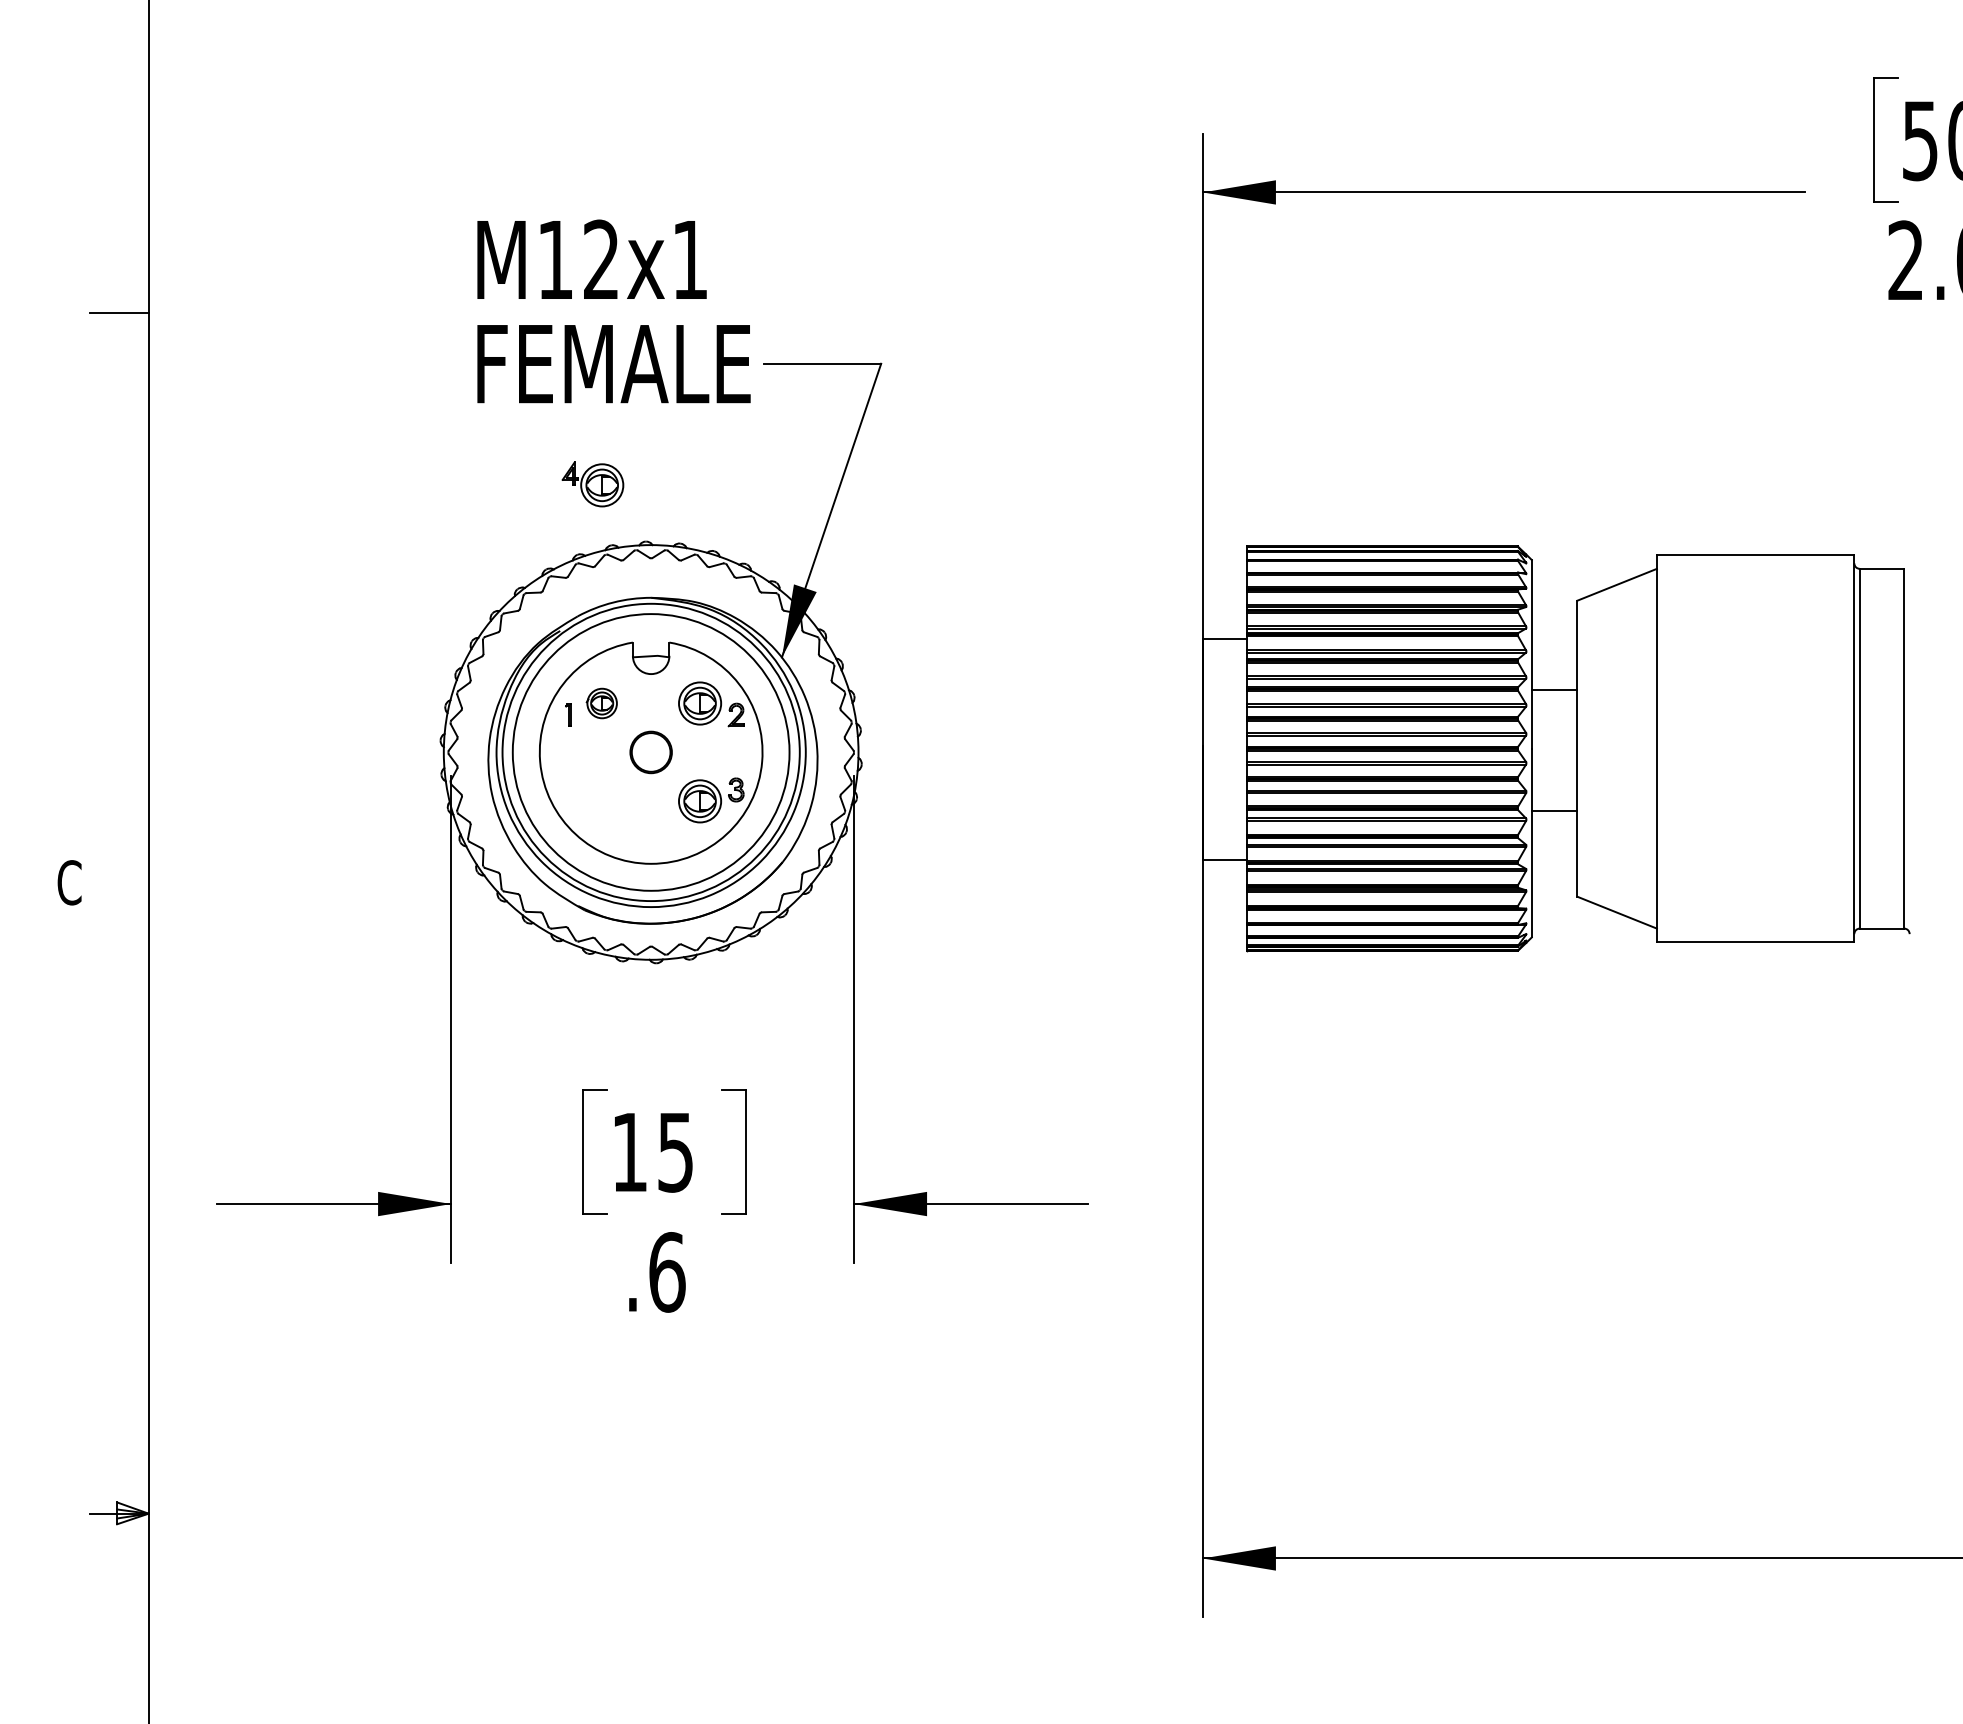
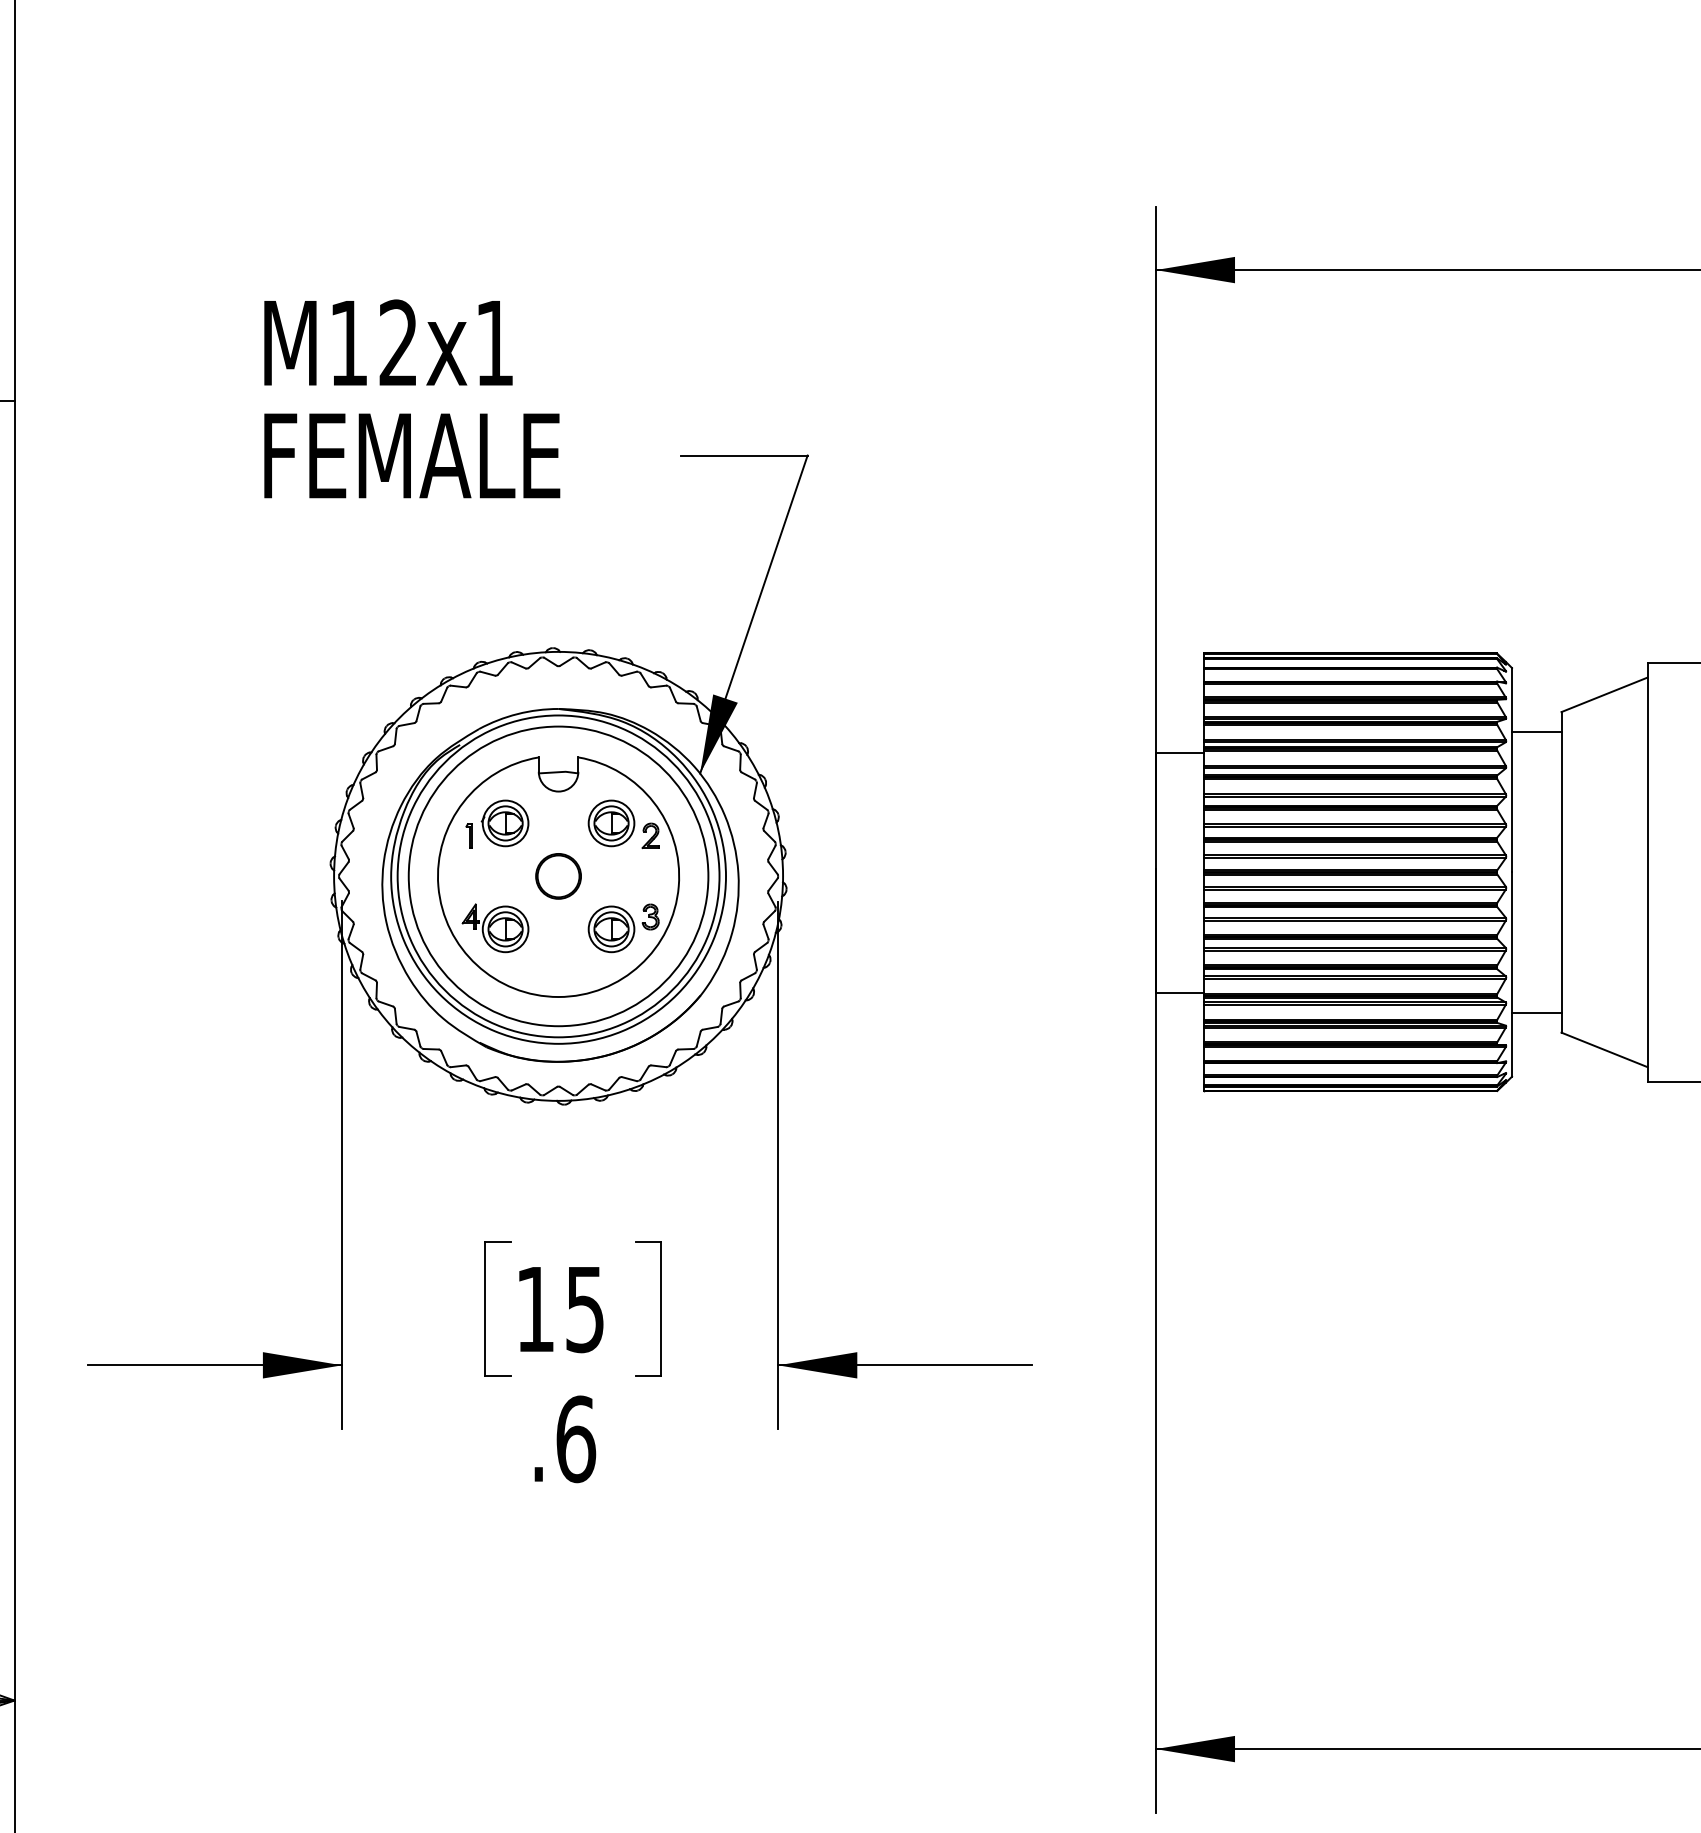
text: (613, 311) -> (411, 398), moved
part: (592, 484) -> (495, 928), moved
line: (1554, 689) -> (1536, 731), moved
part: (601, 703) -> (504, 823), size x1.43
line: (1554, 810) -> (1536, 1012), moved

